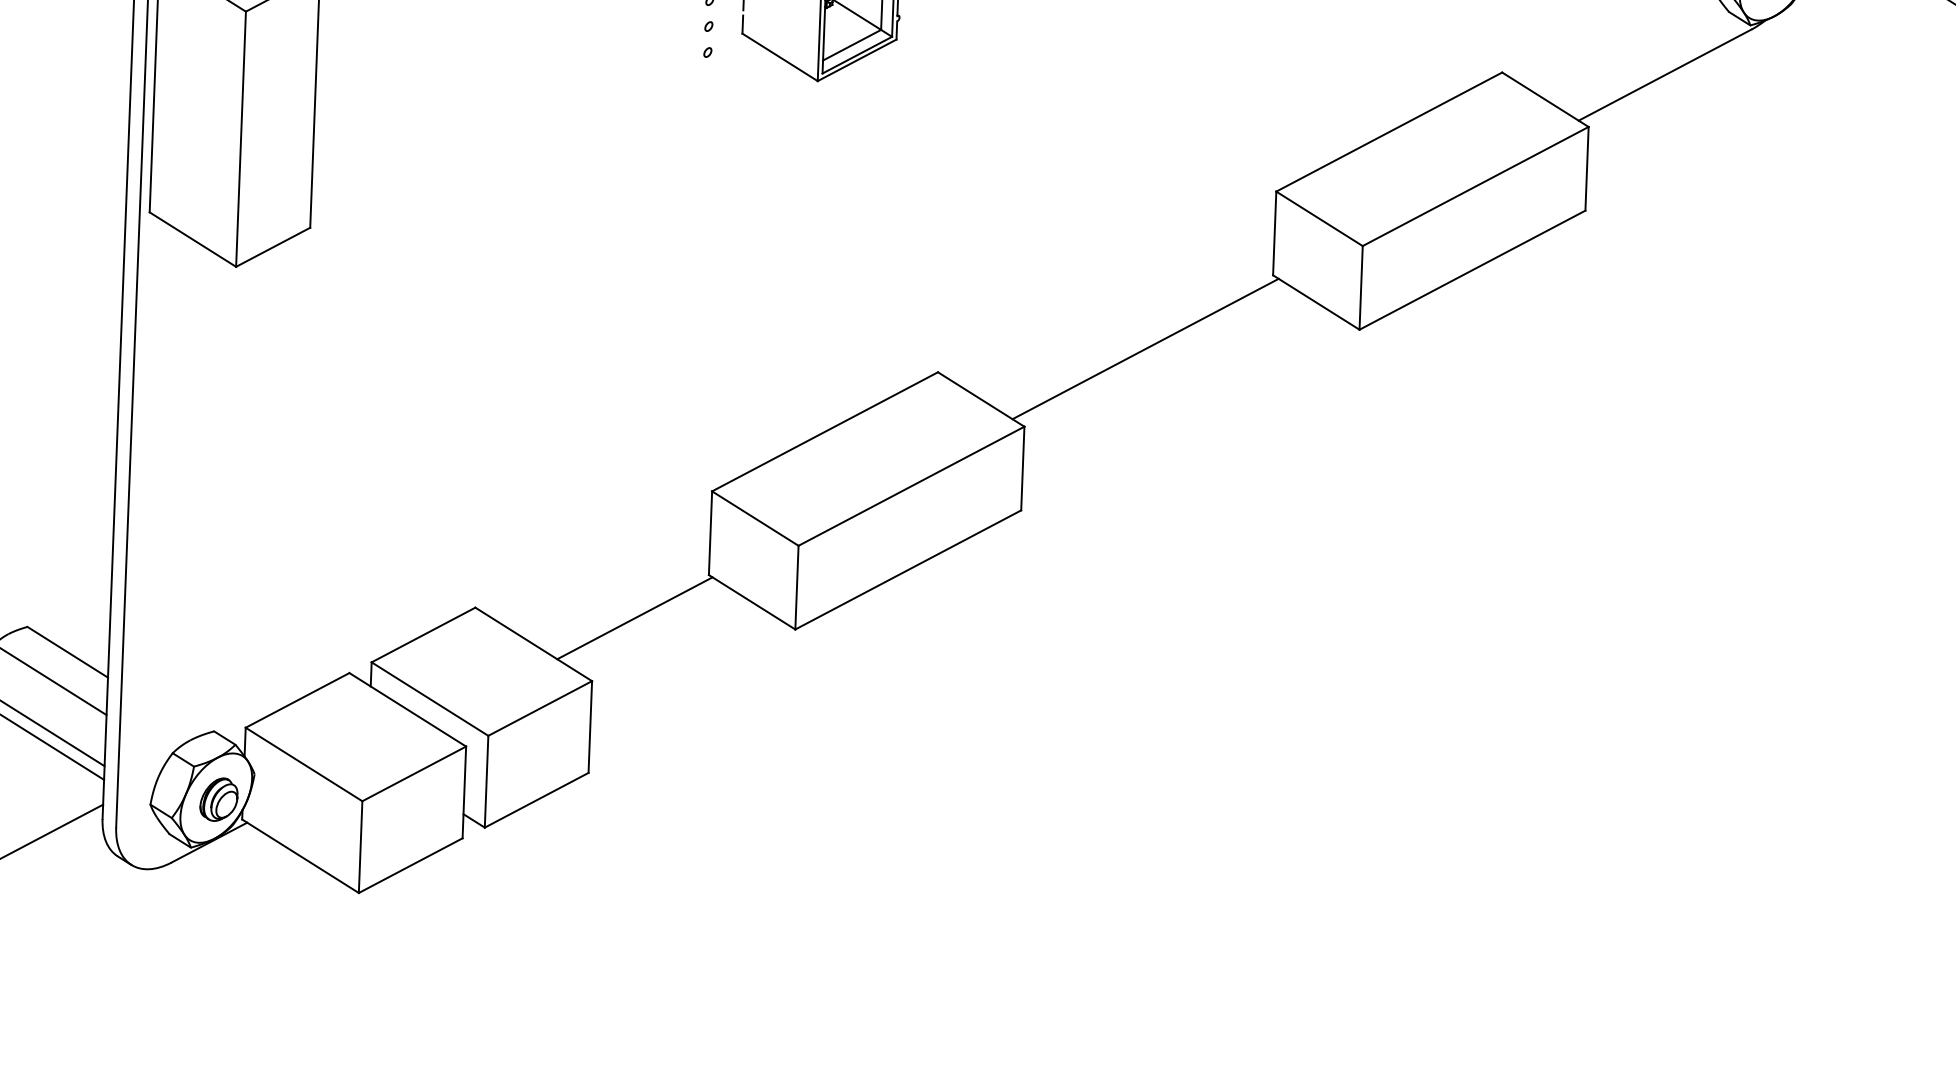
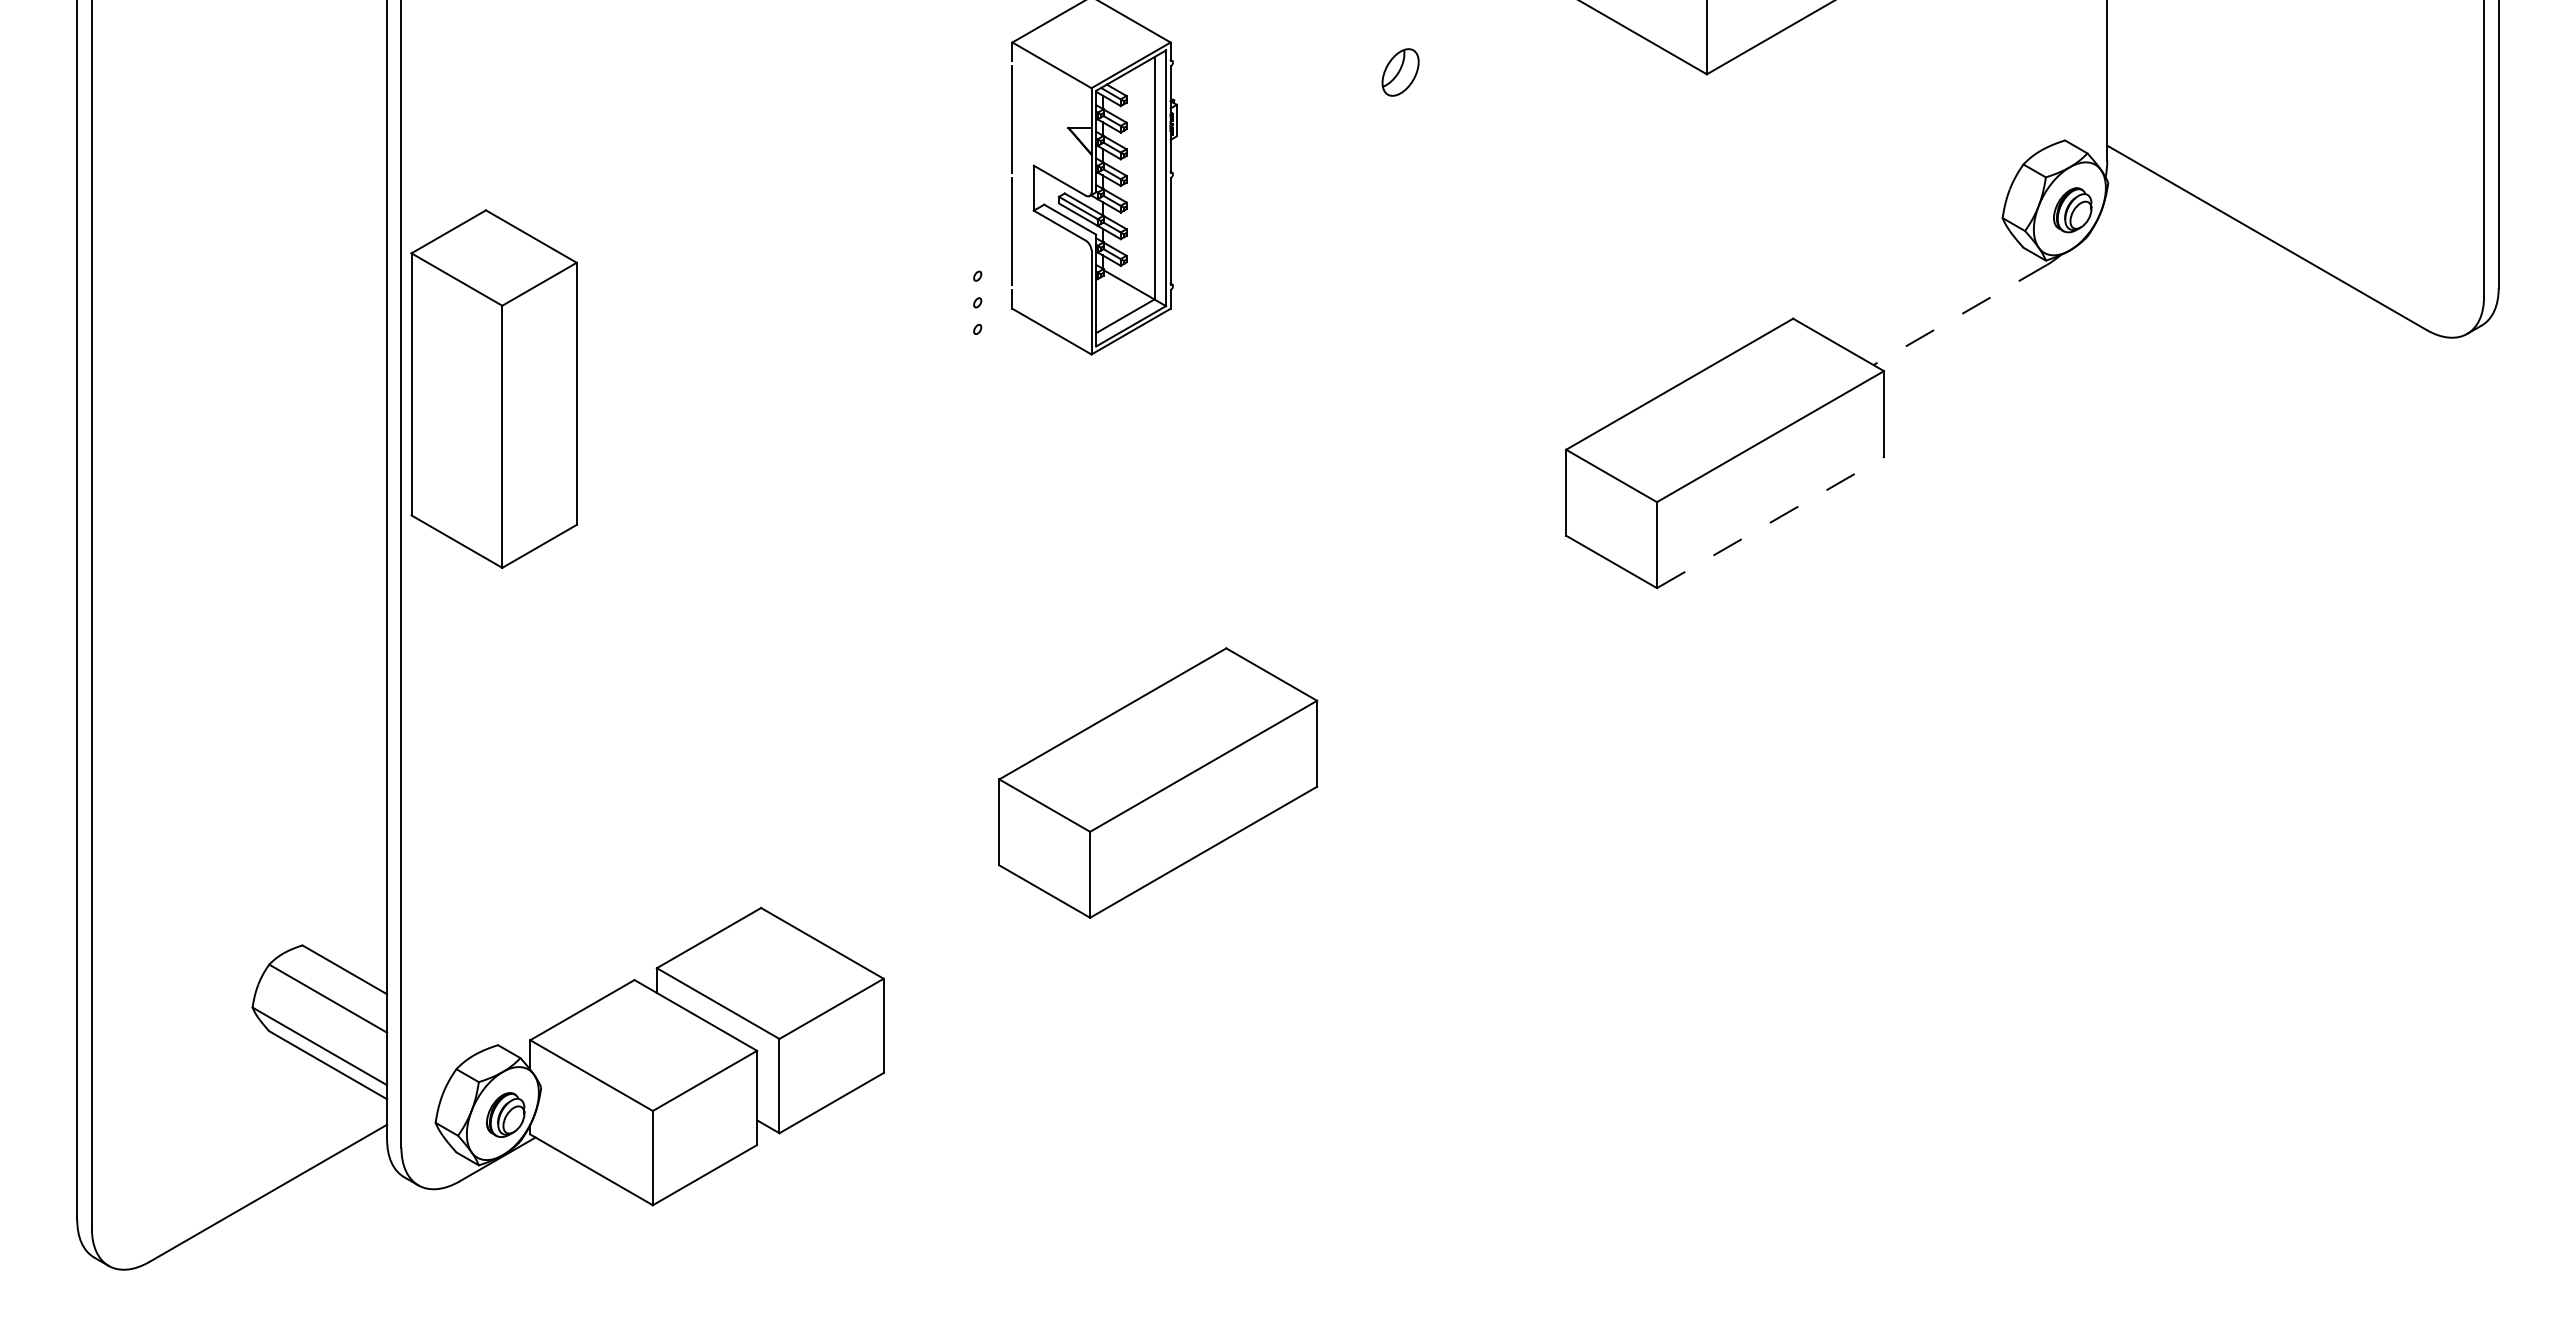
line: (1664, 75) -> (1959, 315), solid -> dashed
line: (1472, 270) -> (1770, 522), solid -> dashed
line: (1145, 349) -> (1438, 616), removed
line: (635, 618) -> (925, 912), removed

